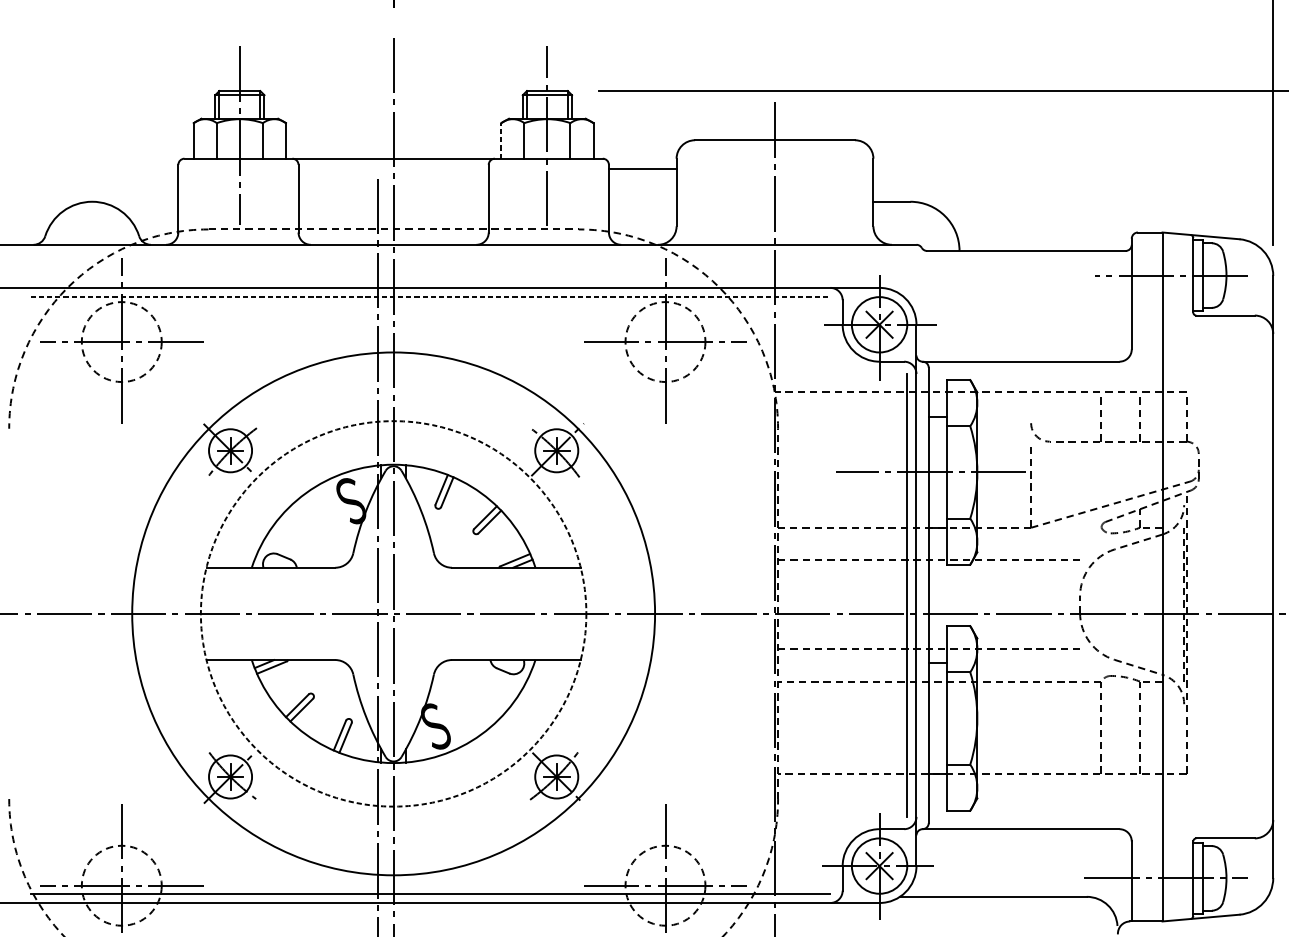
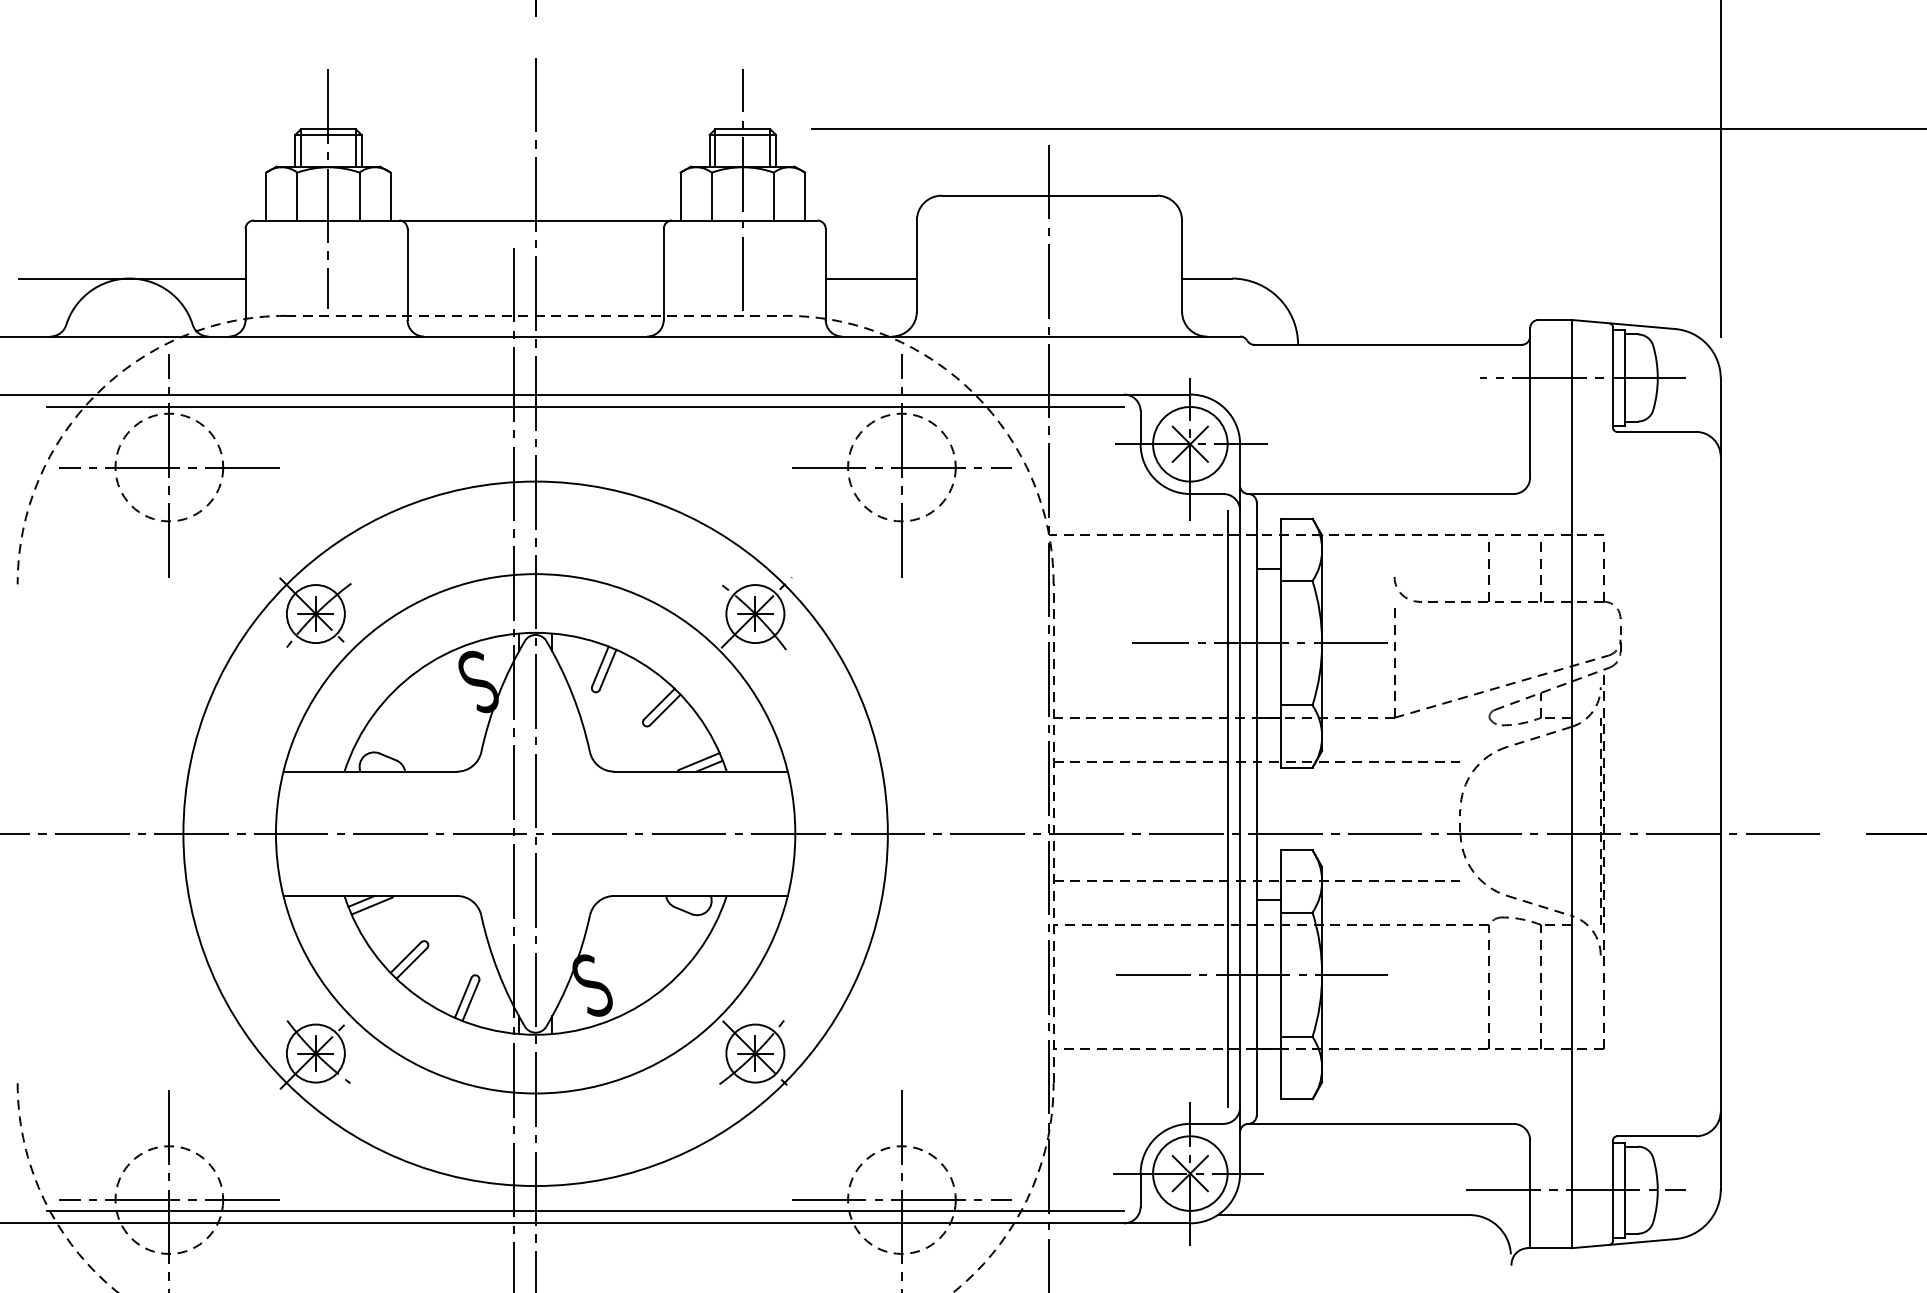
line: (501, 140) -> (680, 196), dashed -> solid
line: (642, 169) -> (870, 278), moved
line: (93, 201) -> (131, 278), added
line: (430, 296) -> (585, 406), dashed -> solid
circle: (393, 613) -> (535, 833), dashed -> solid
line: (925, 718) -> (1252, 974), added

